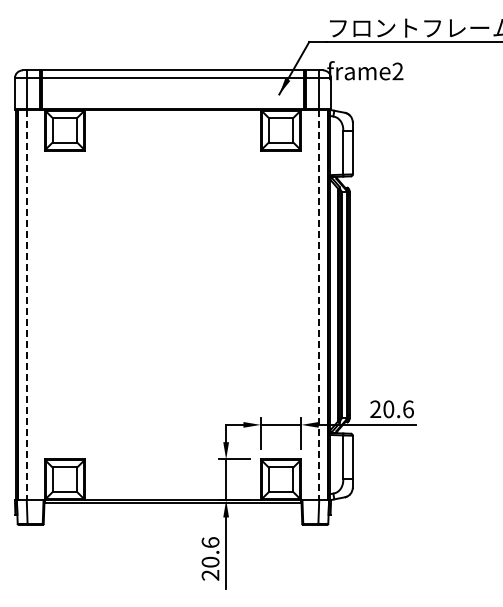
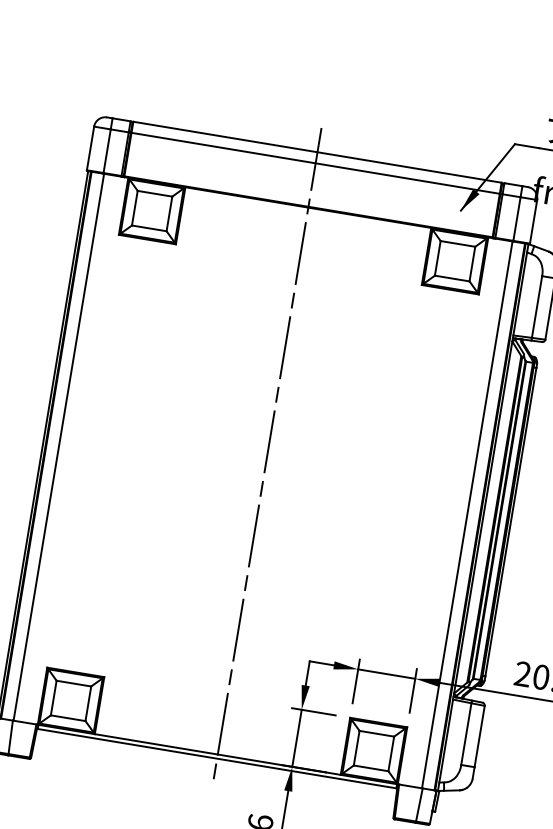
line: (173, 286) -> (268, 455), added
line: (27, 305) -> (59, 447), dashed -> solid
line: (318, 305) -> (466, 515), dashed -> solid

